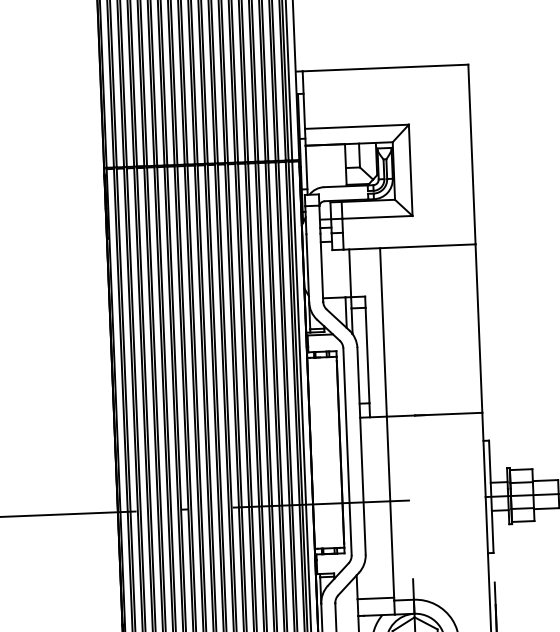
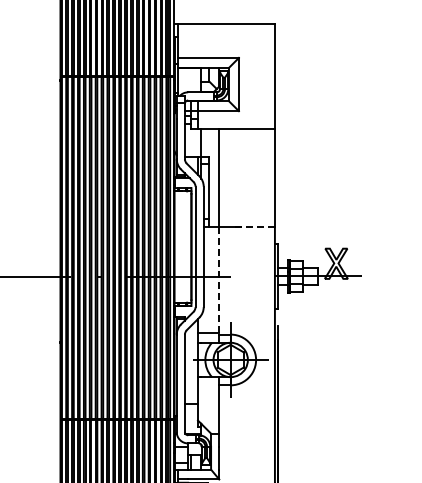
line: (449, 414) -> (255, 227), solid -> dashed
line: (390, 507) -> (219, 280), solid -> dashed

